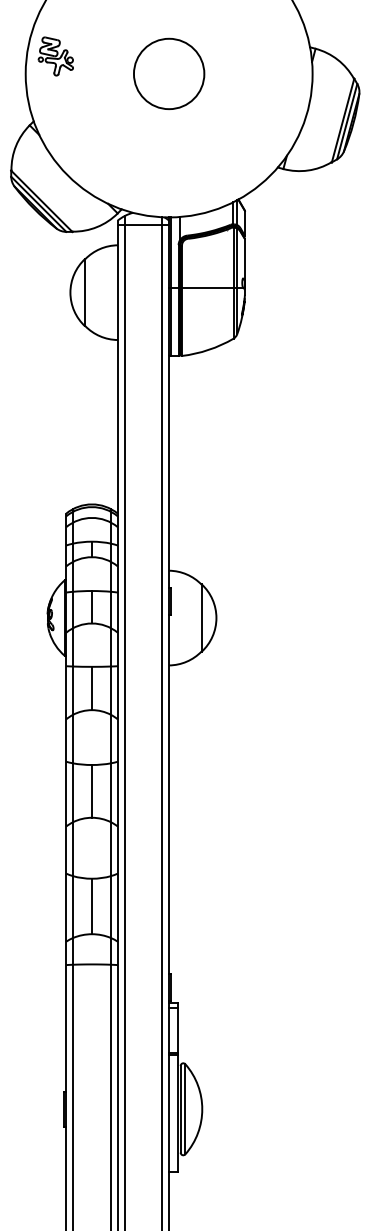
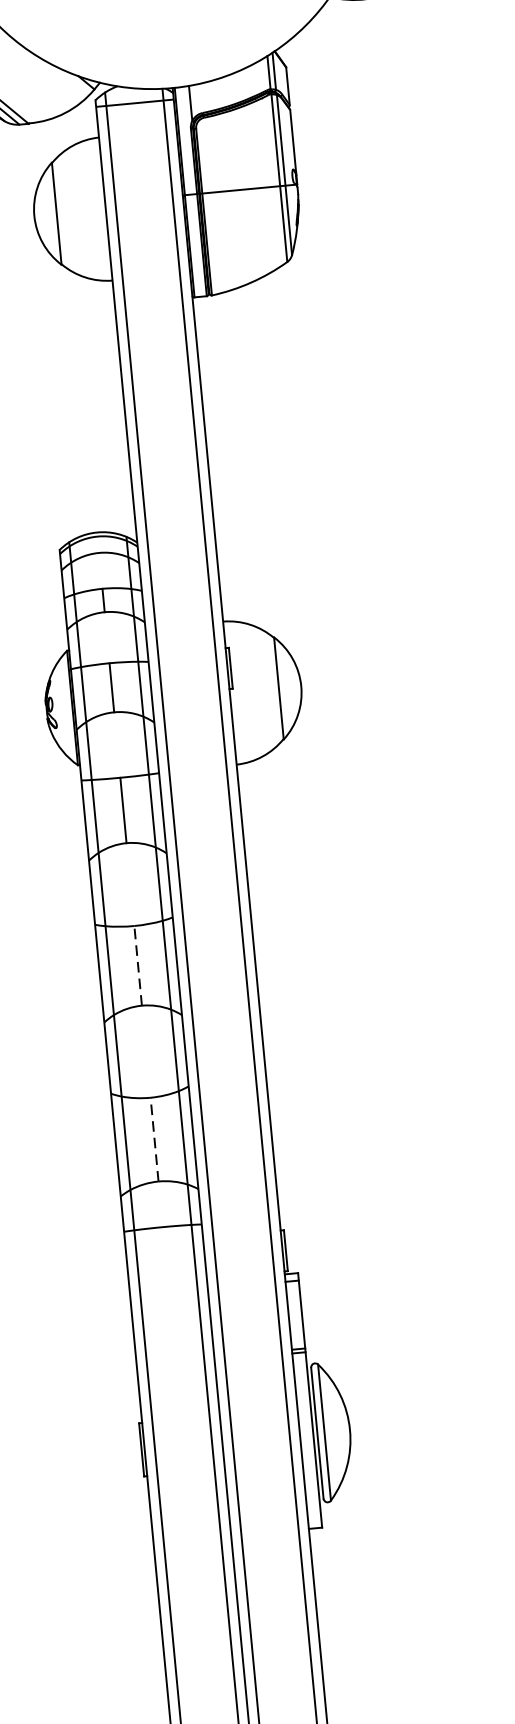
line: (92, 790) -> (138, 964), solid -> dashed
line: (92, 906) -> (155, 1139), solid -> dashed

